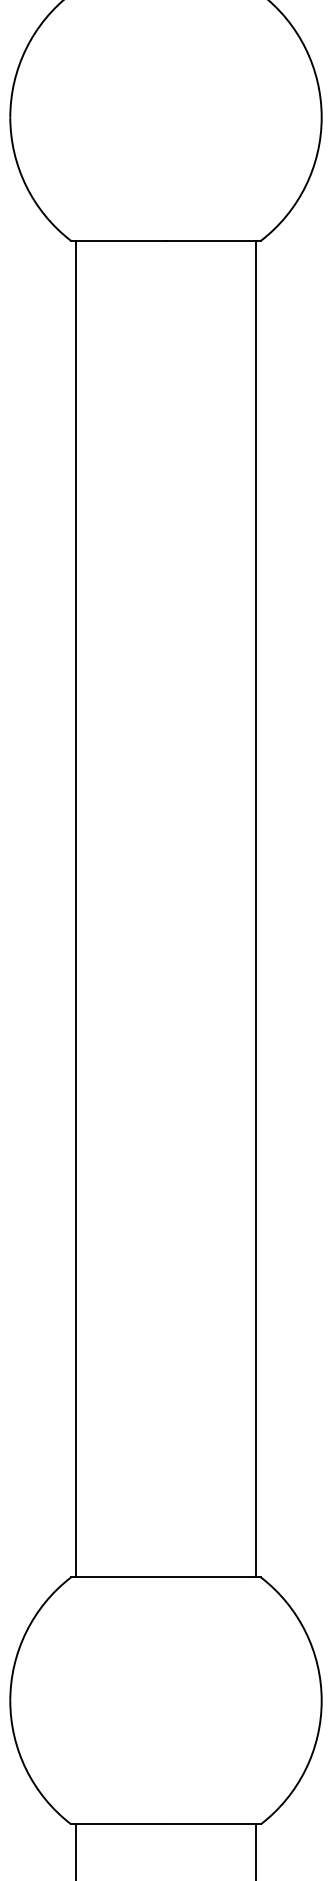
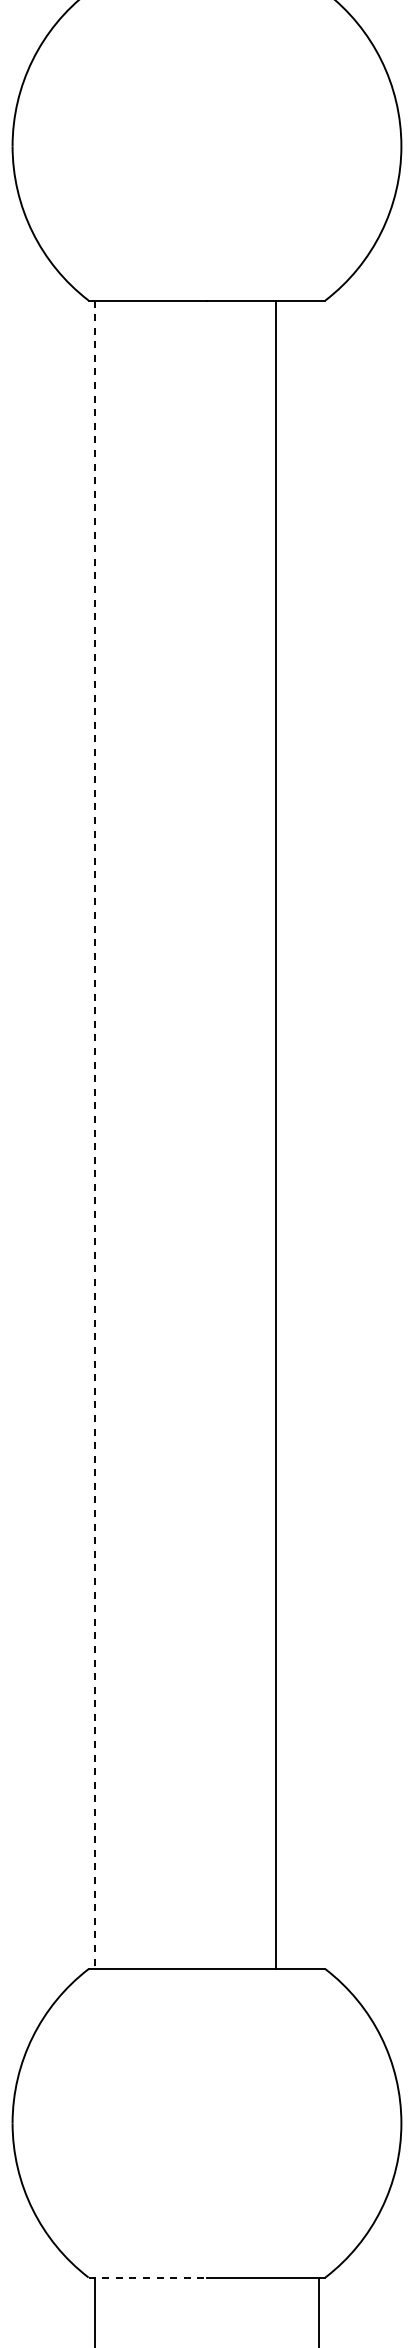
line: (256, 908) -> (276, 1134), moved
line: (75, 909) -> (94, 1135), solid -> dashed
line: (119, 1824) -> (148, 2277), solid -> dashed

